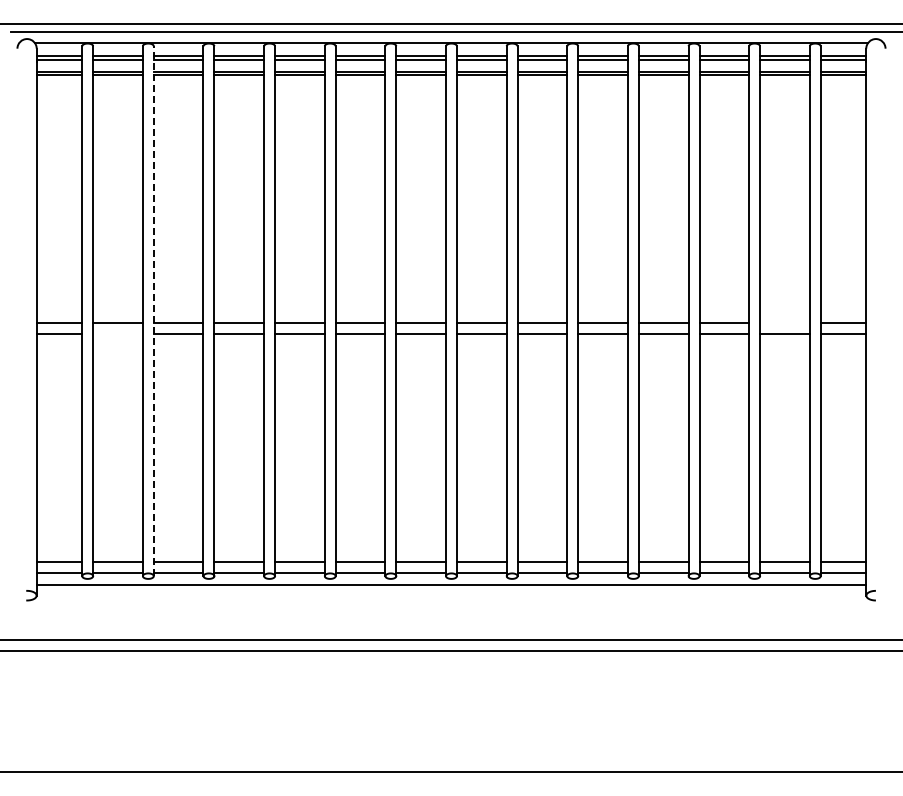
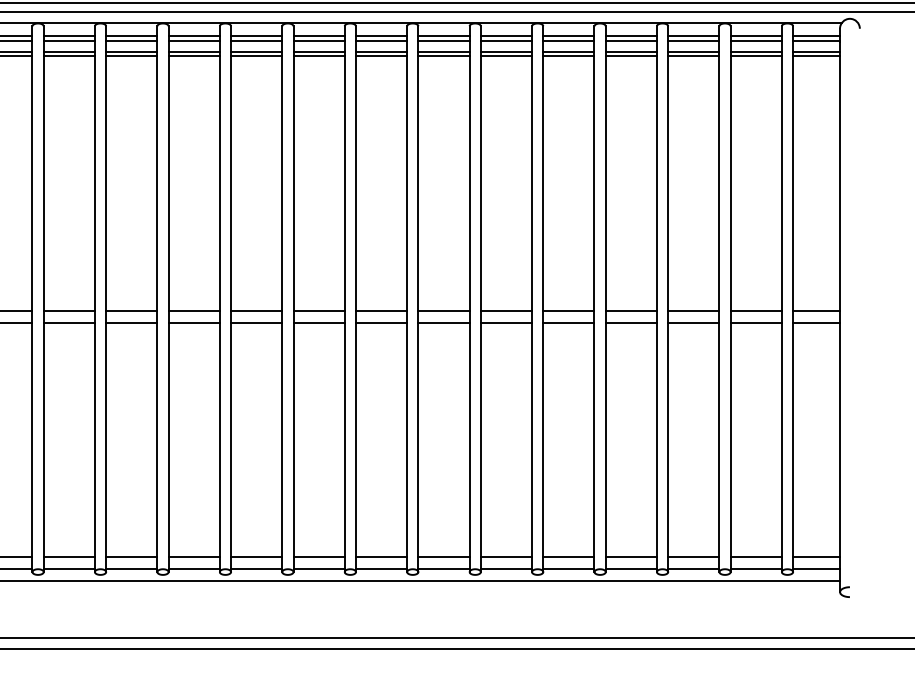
line: (153, 311) -> (105, 299), dashed -> solid
line: (784, 323) -> (755, 311), added
line: (117, 334) -> (68, 323), added

